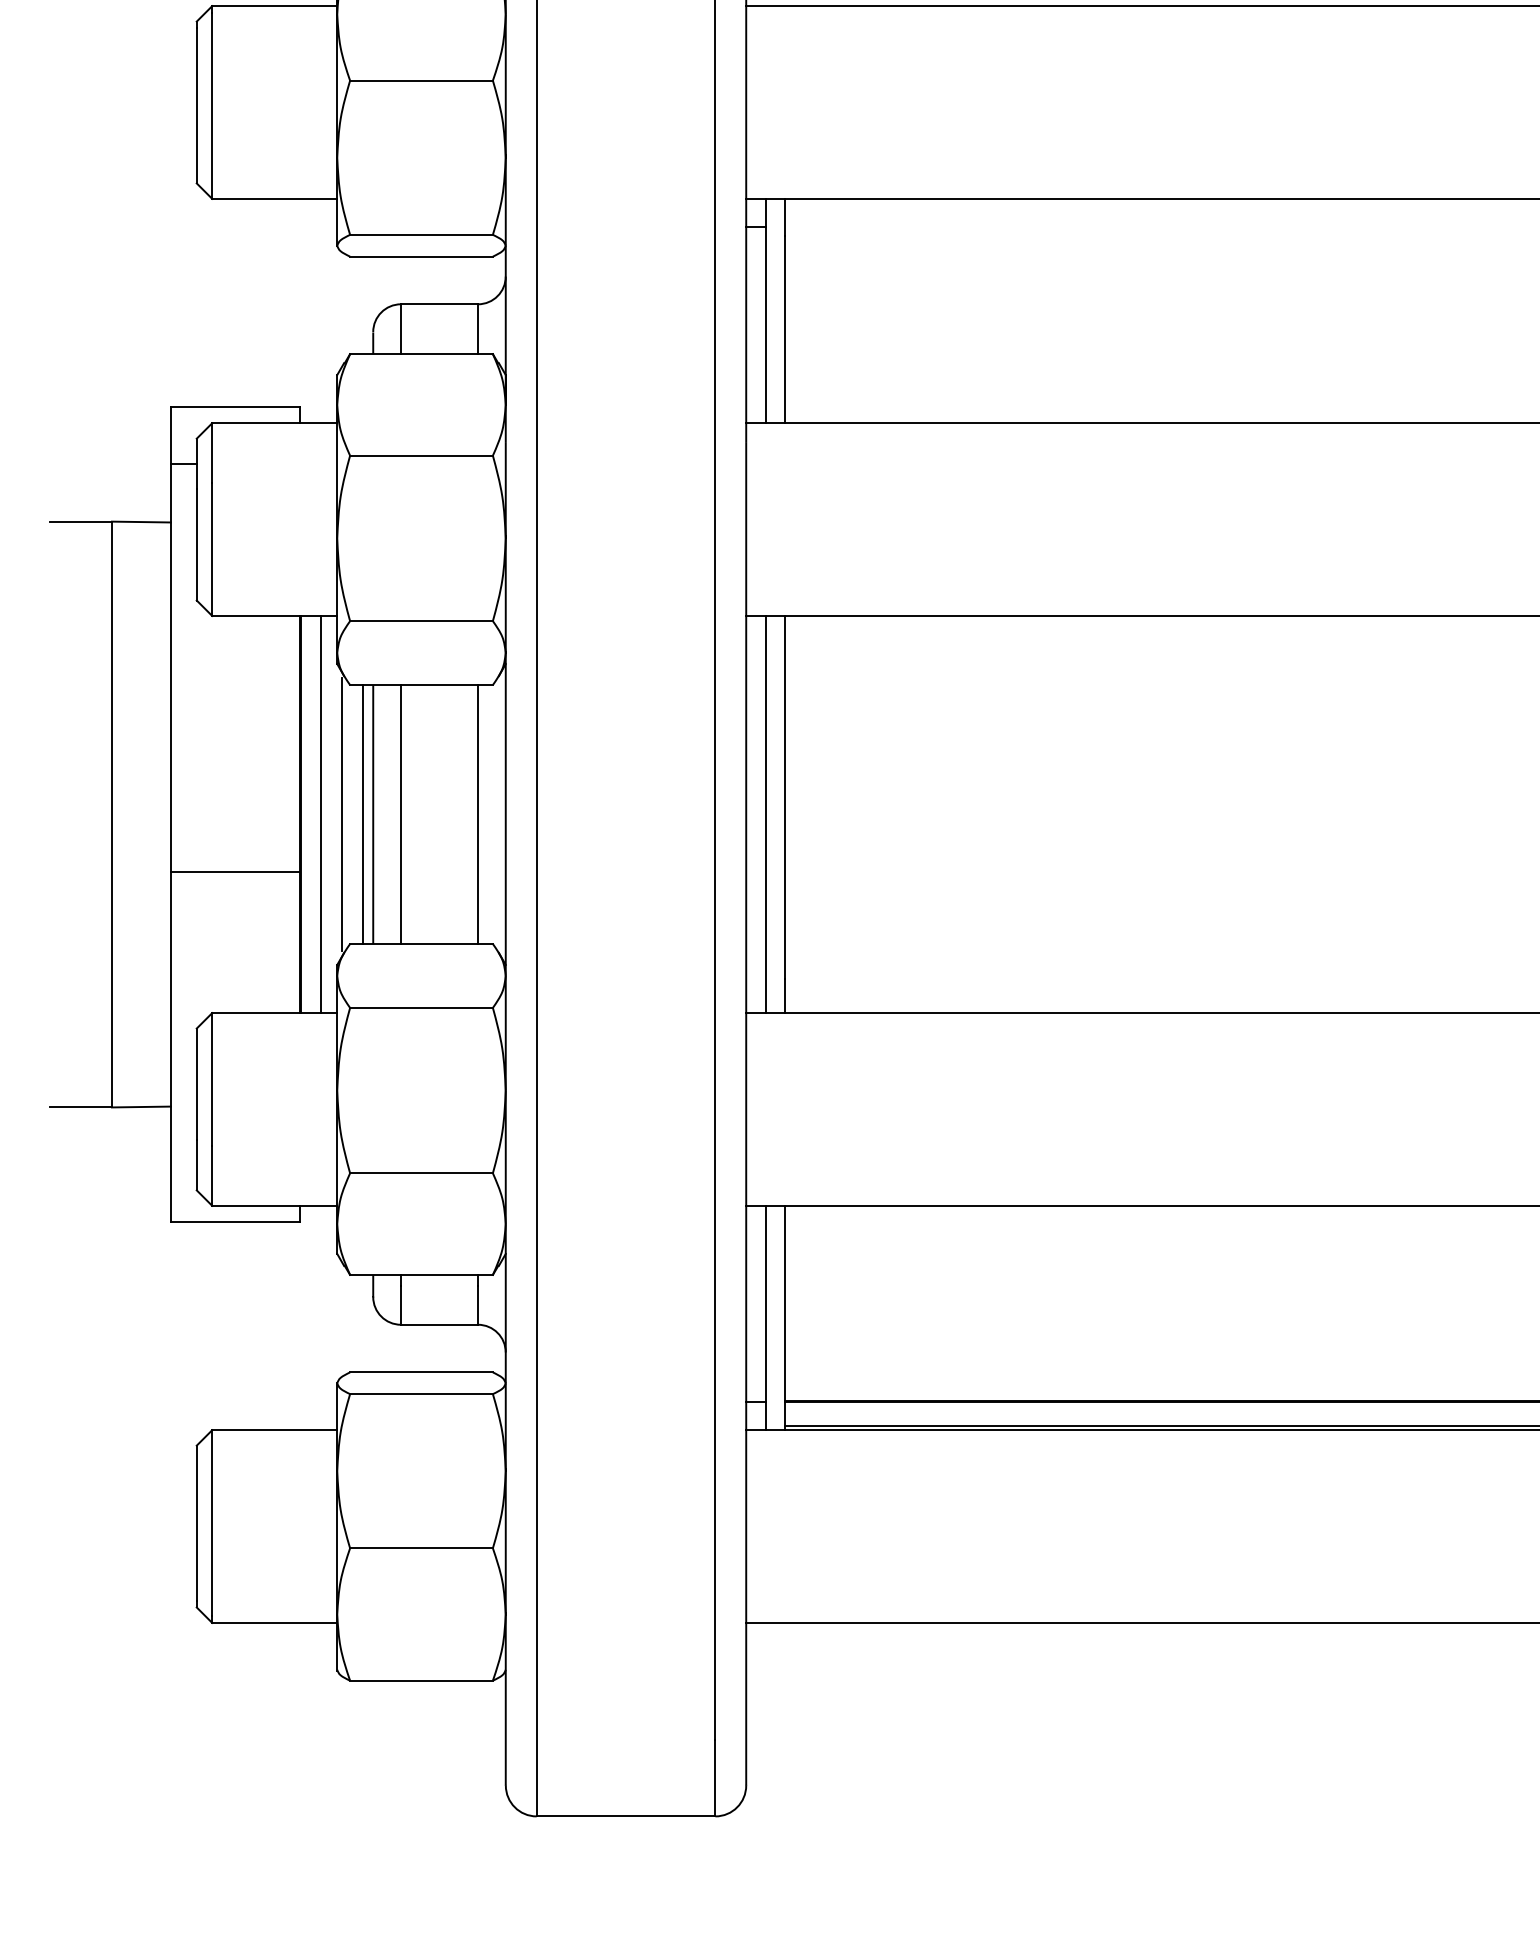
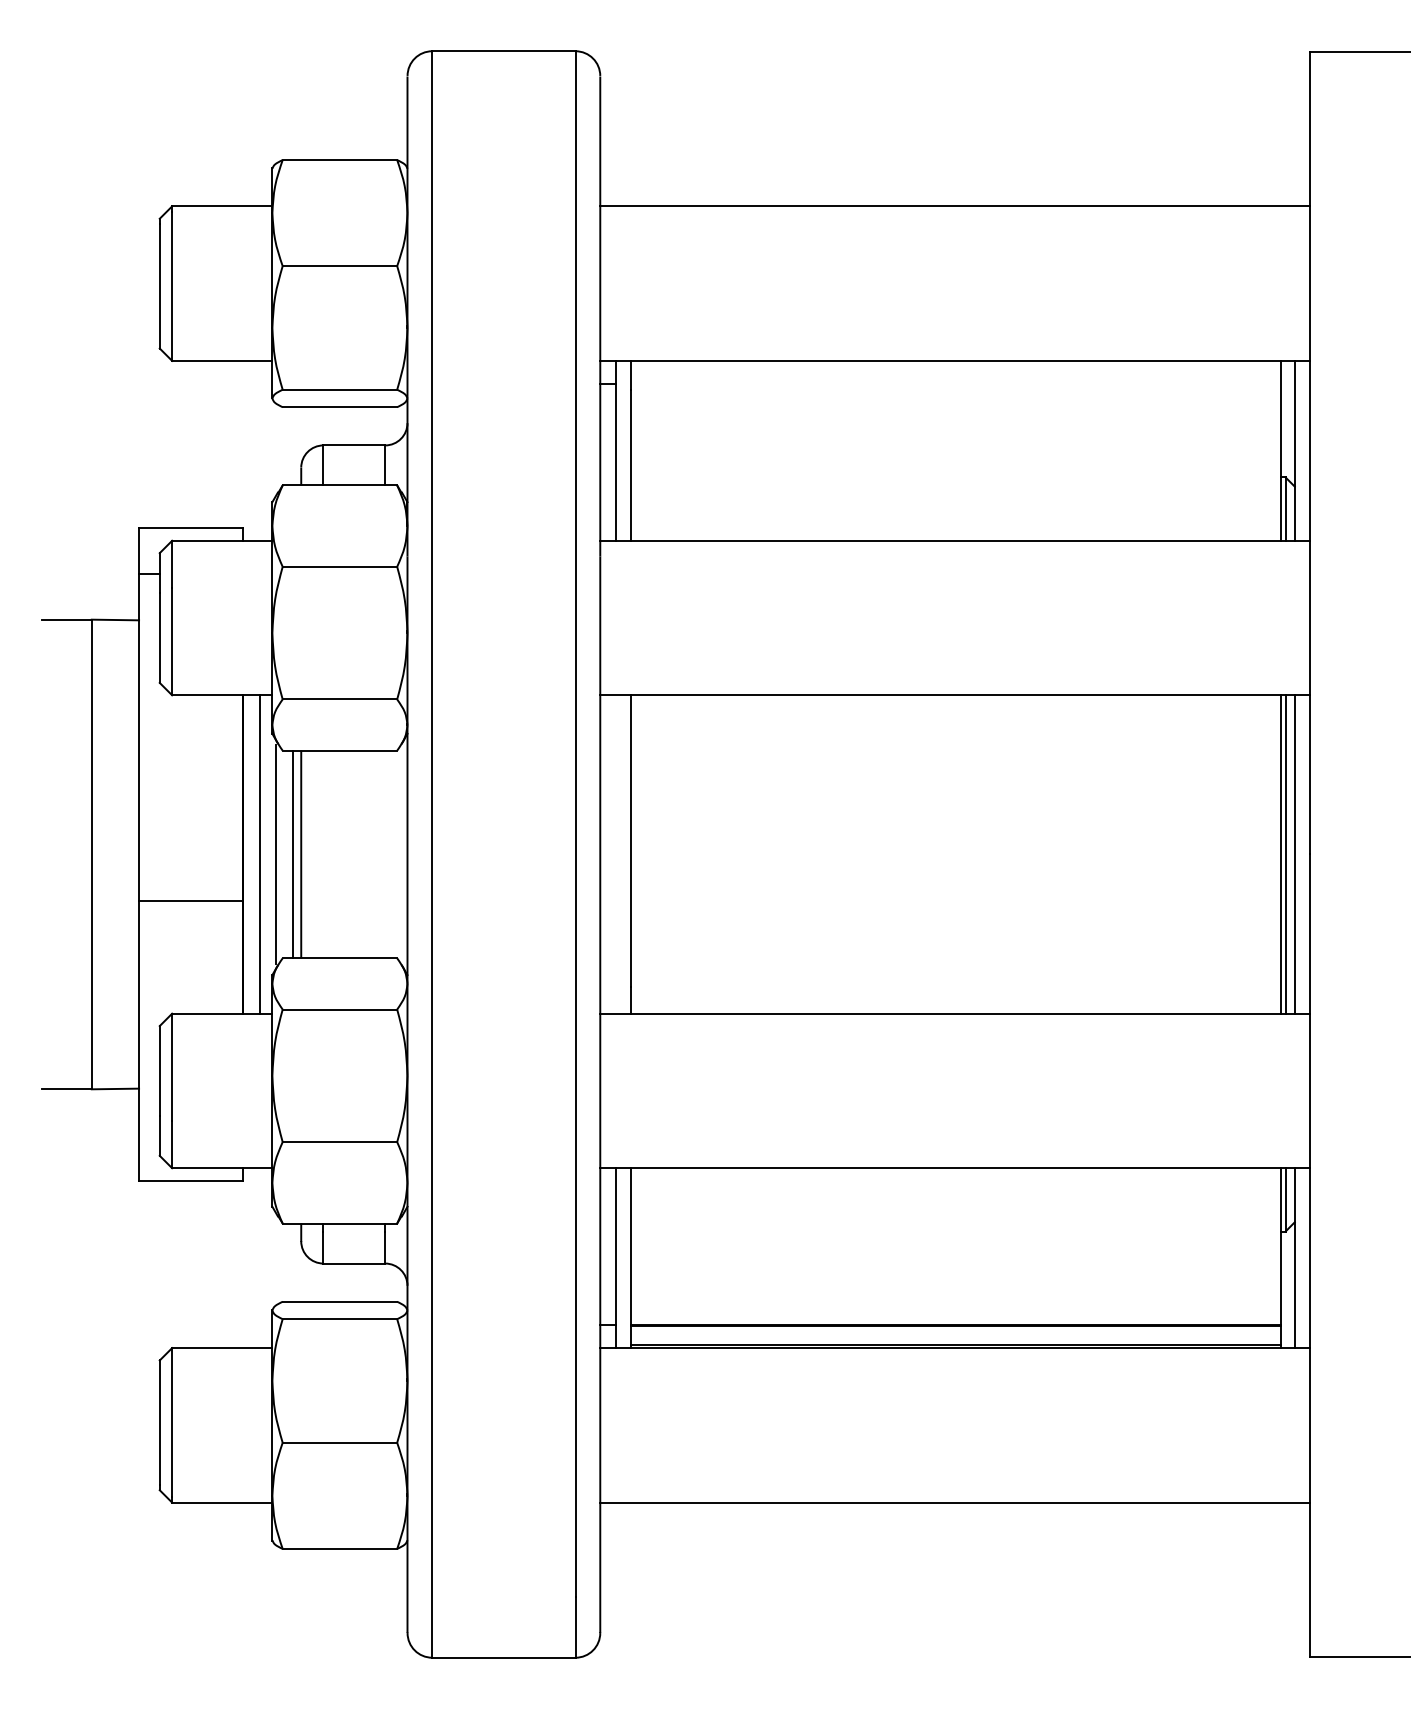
line: (400, 814) -> (323, 854), removed
line: (478, 814) -> (385, 854), removed
line: (765, 814) -> (615, 854), removed

